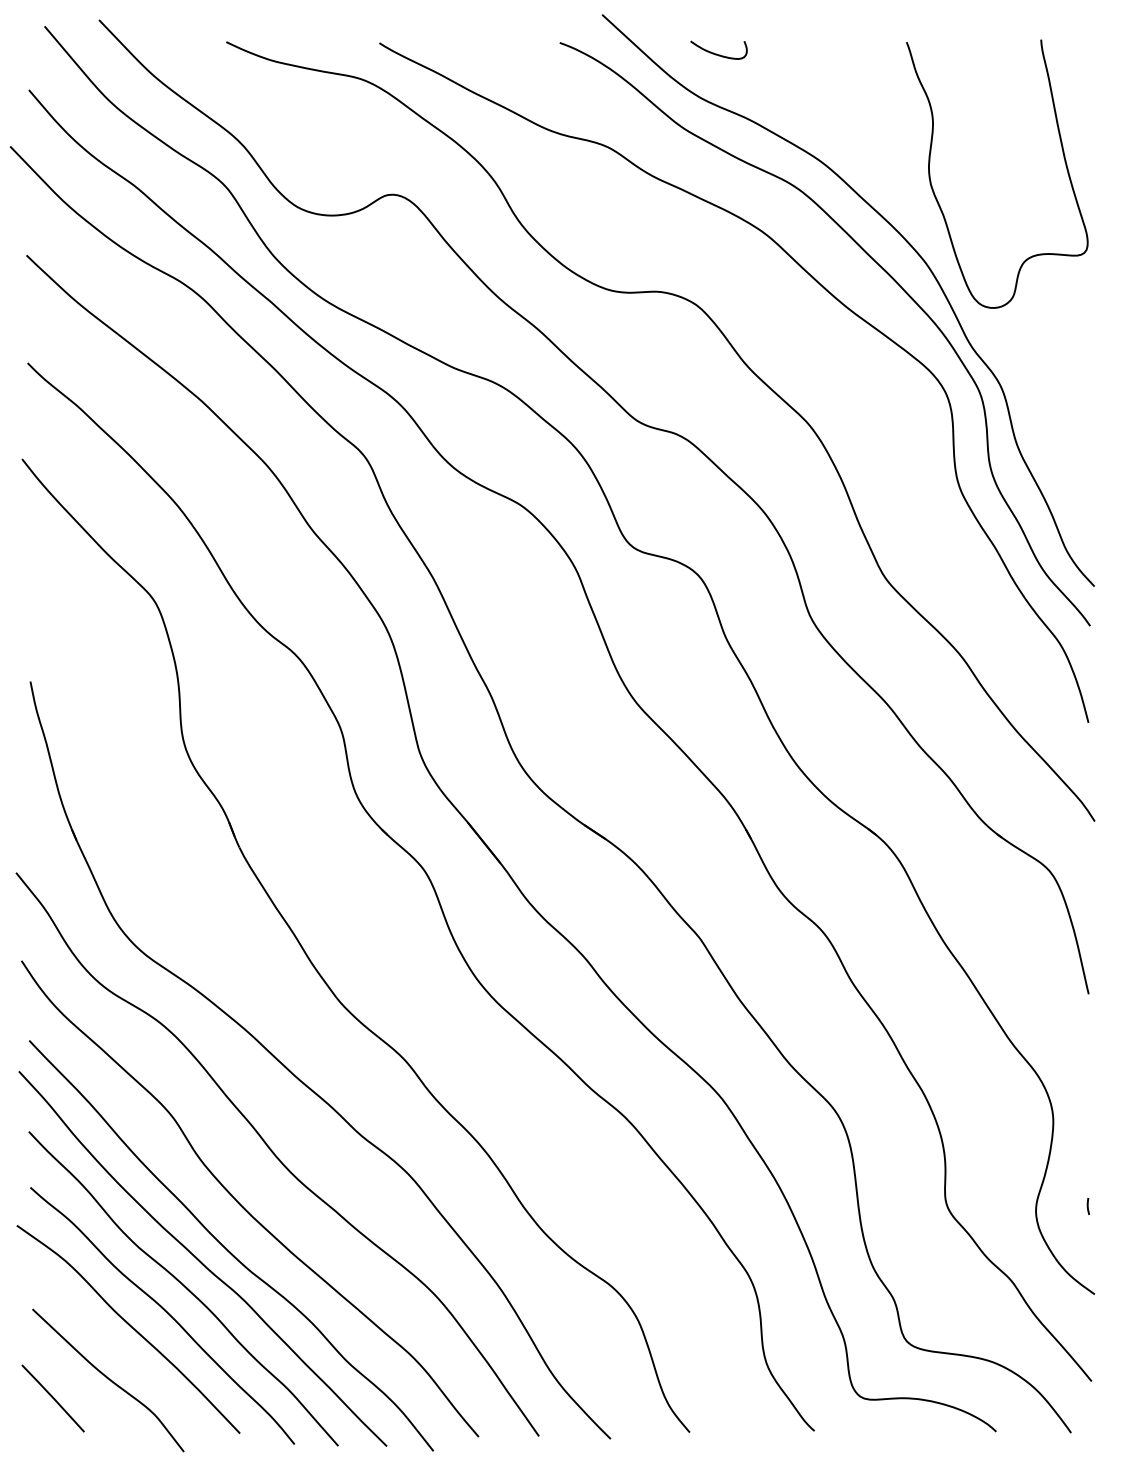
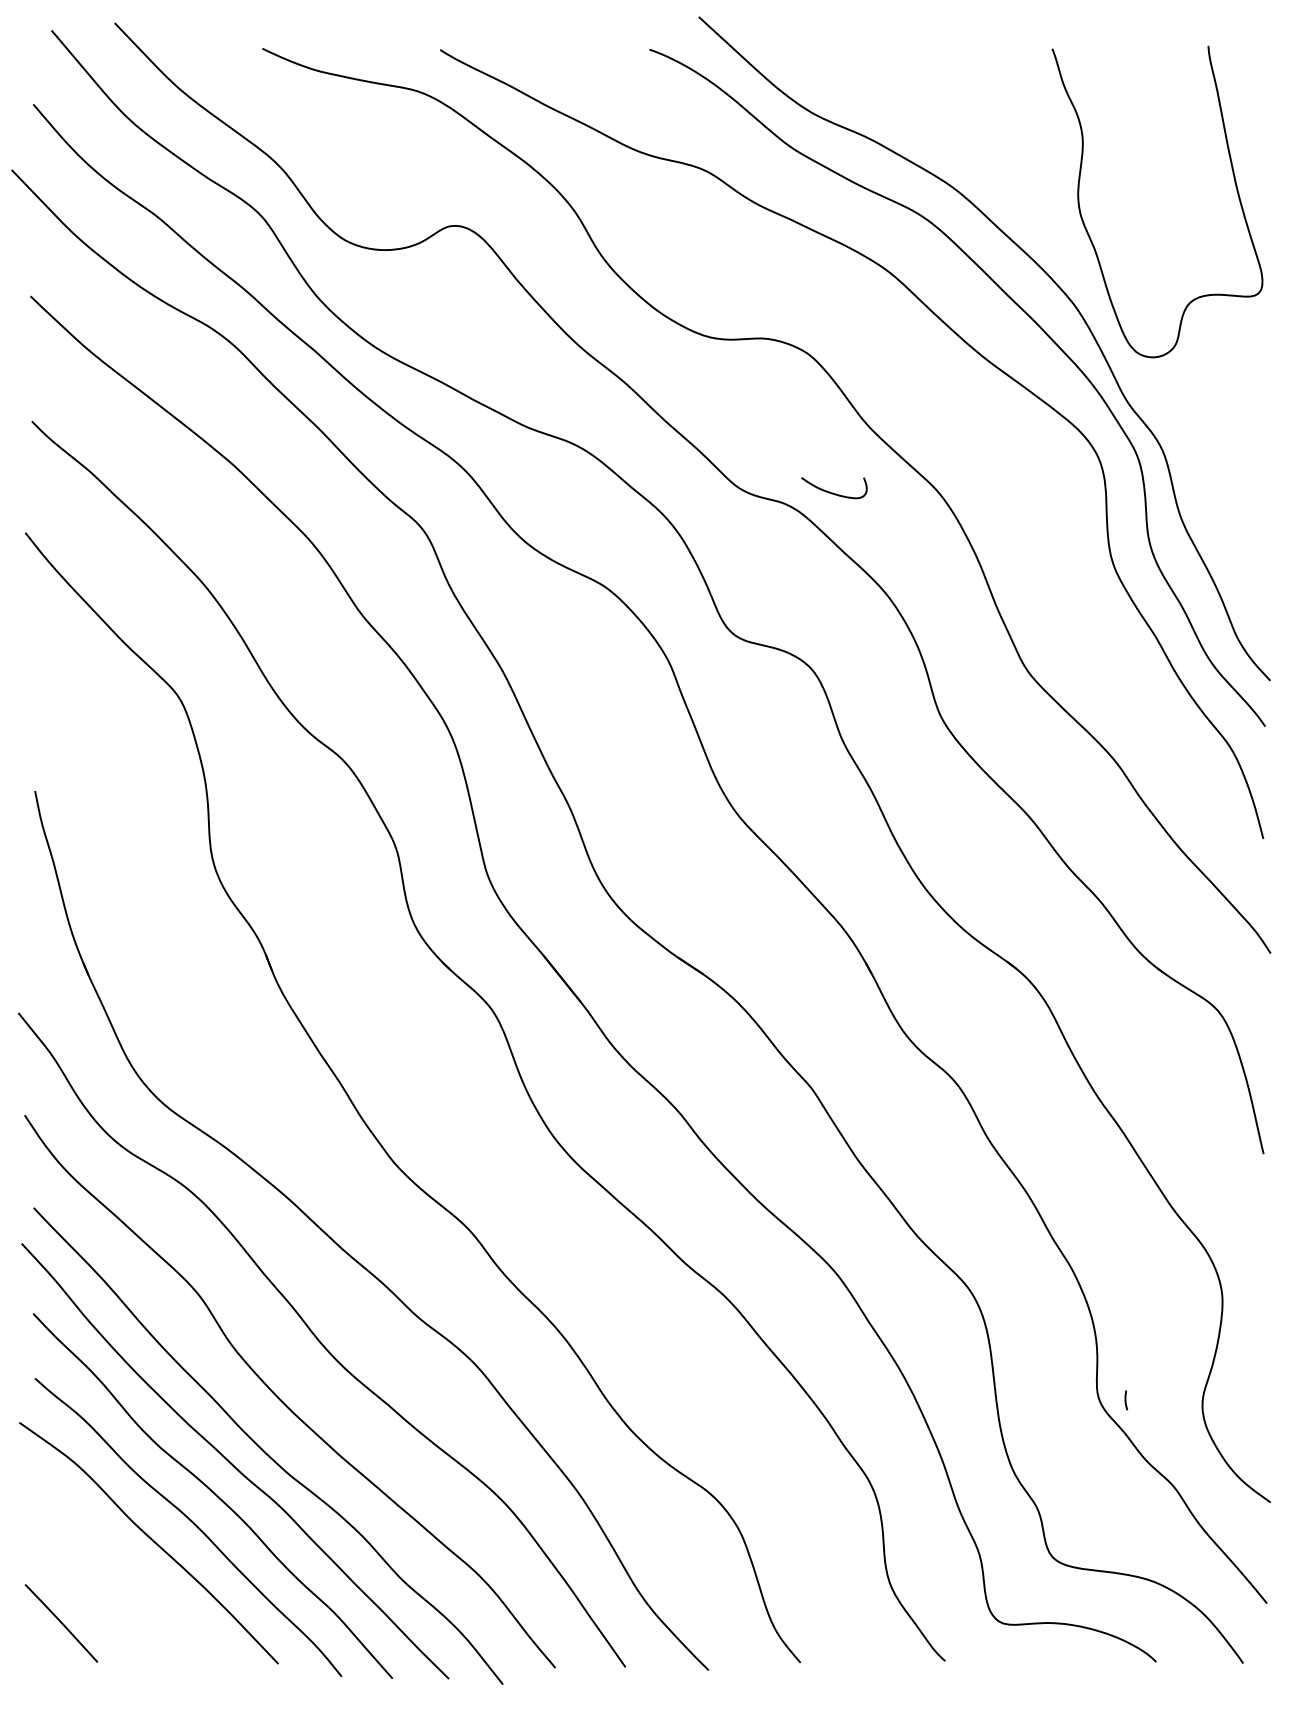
curve: (718, 53) -> (833, 492), moved
line: (1087, 1206) -> (1125, 1400), moved
curve: (108, 1379) -> (125, 1601), removed

